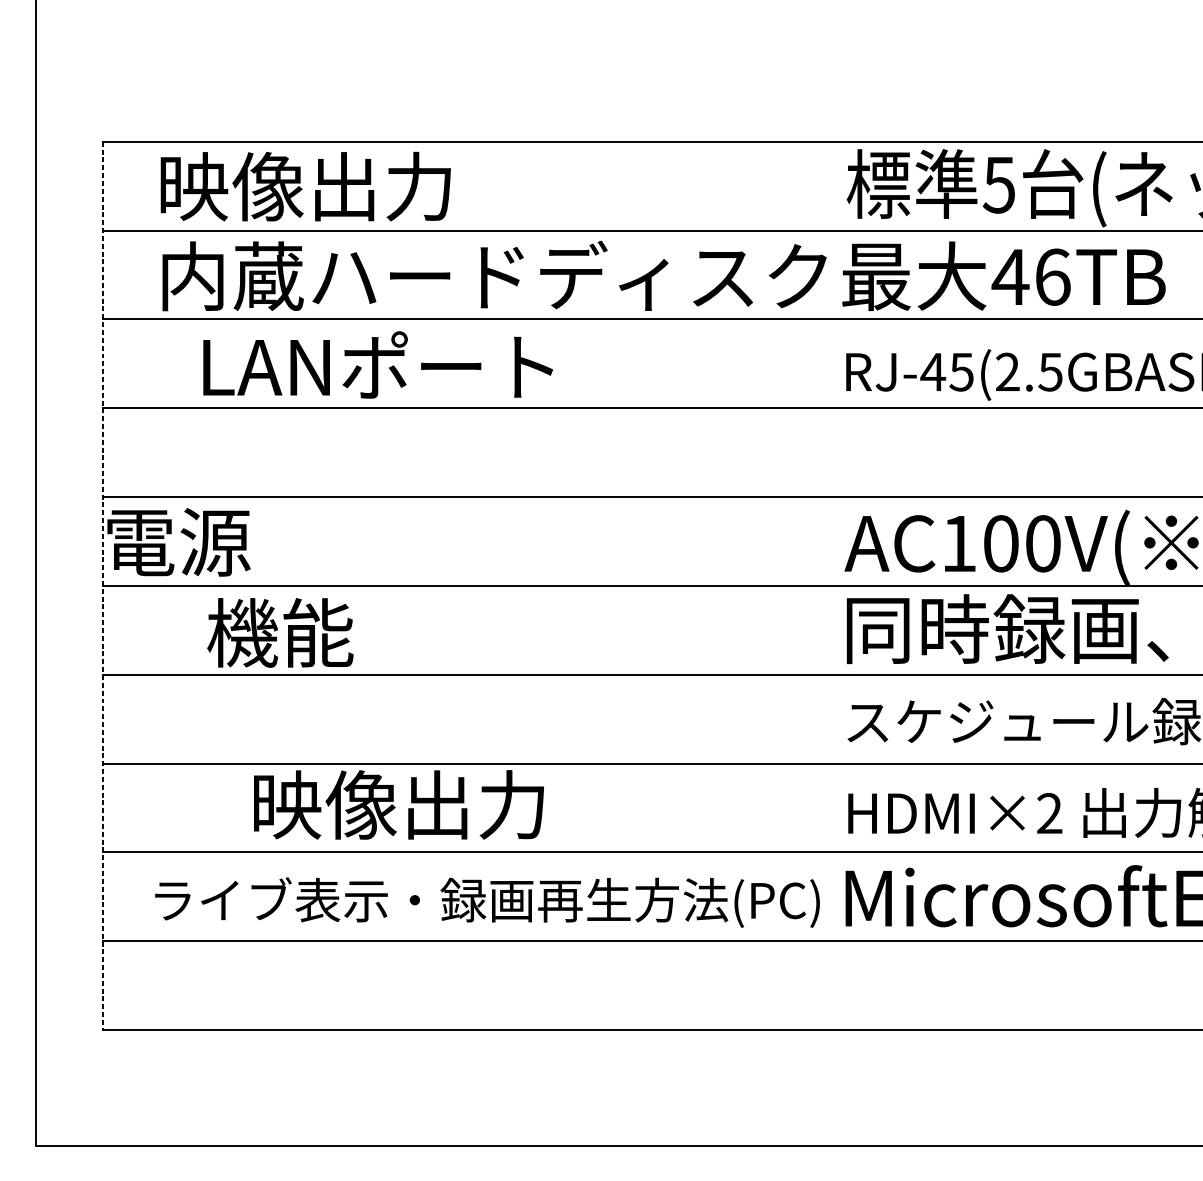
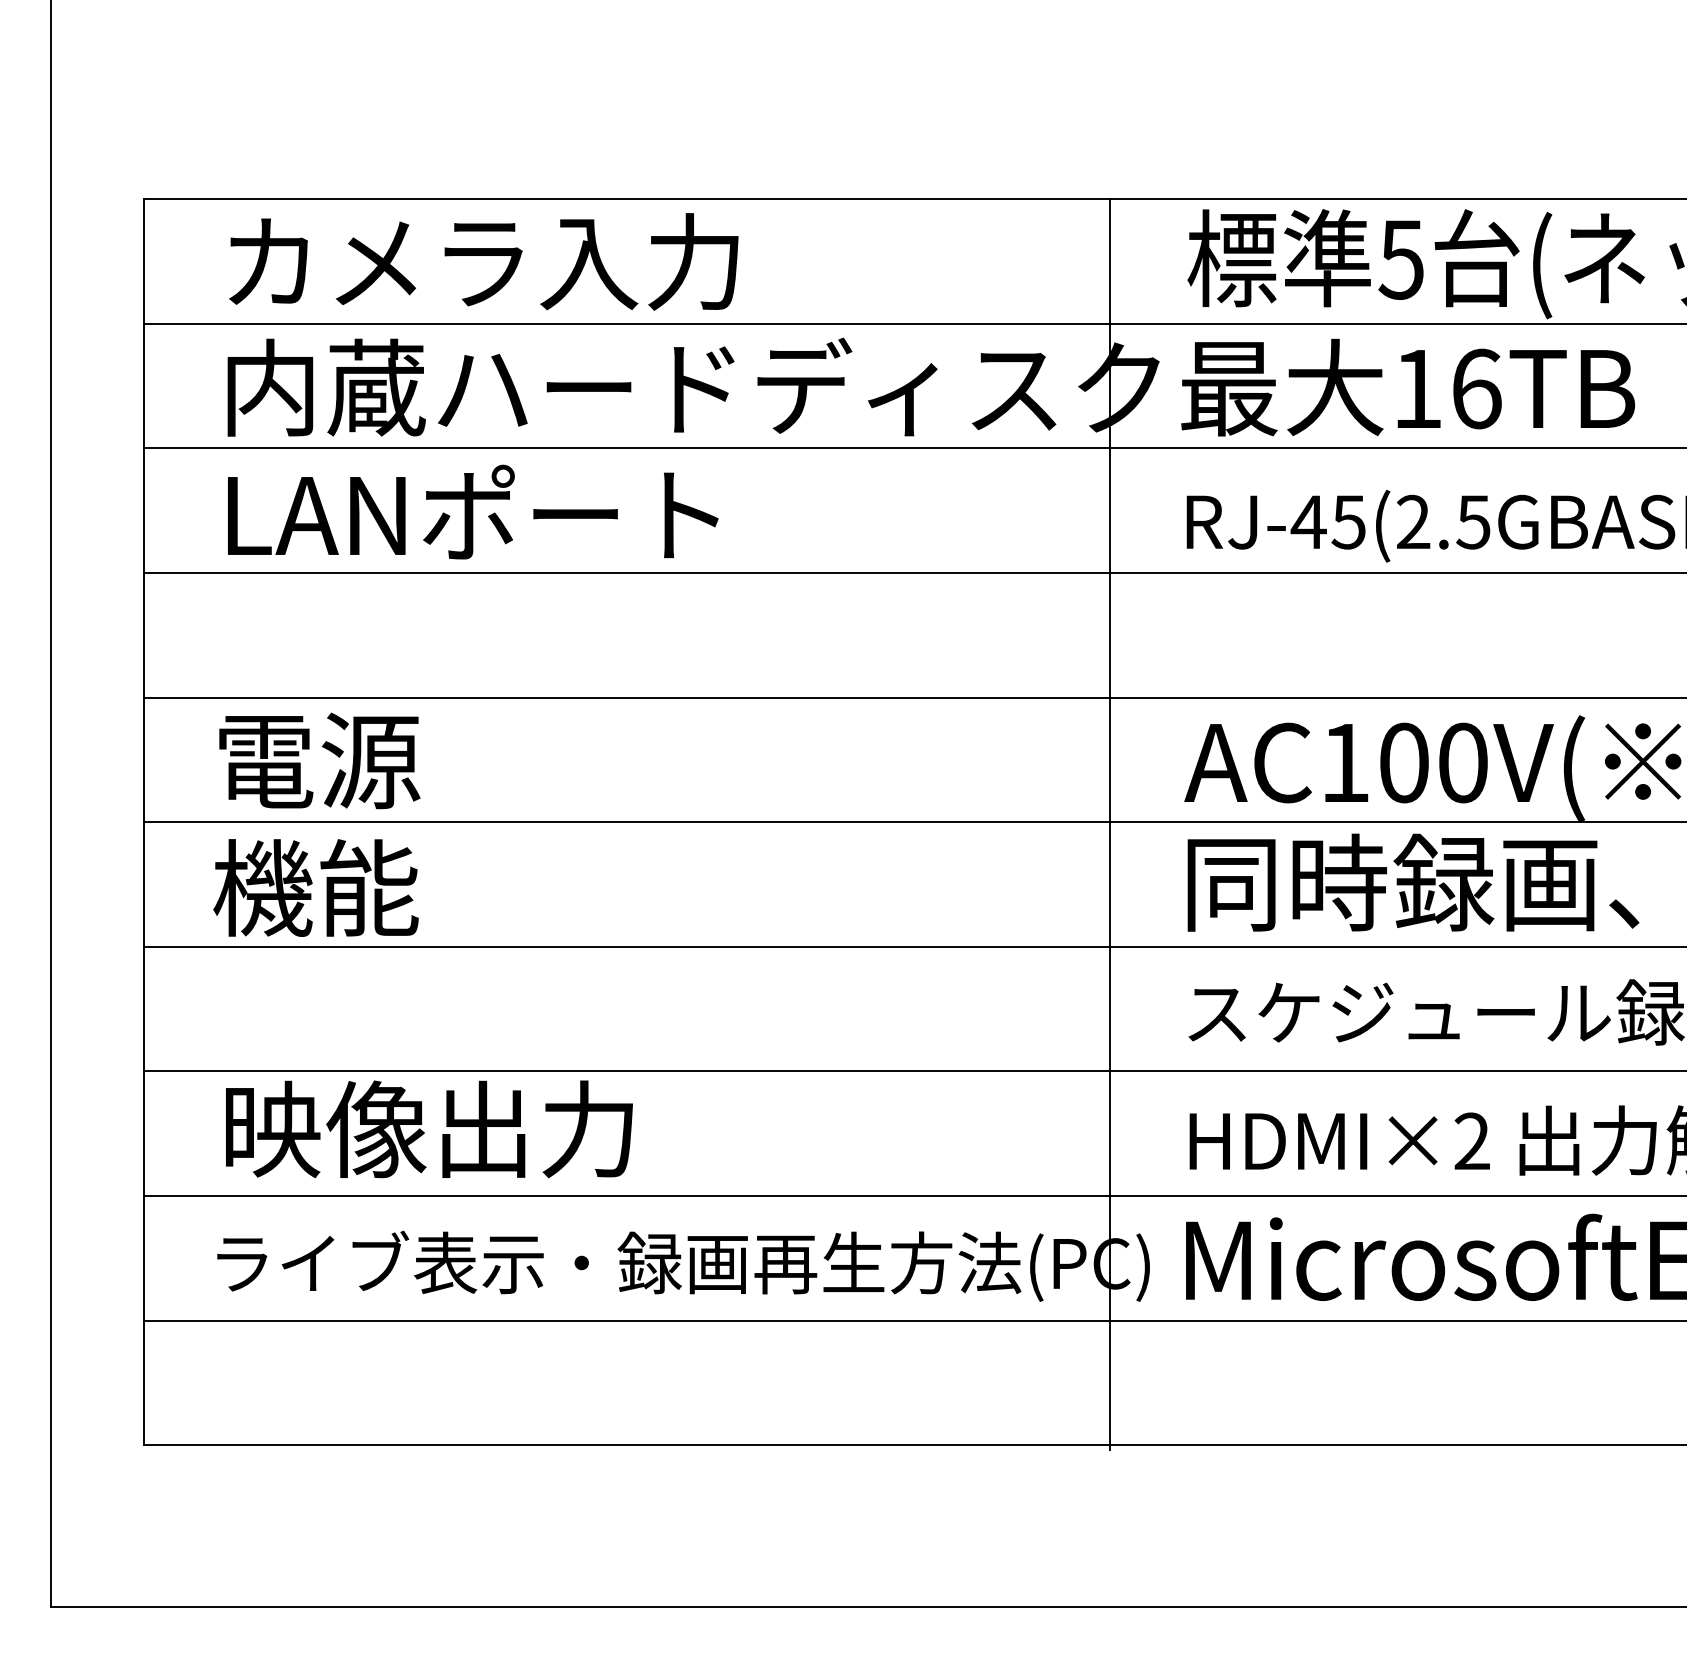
text: (343, 186) -> (481, 261), 映像出力 -> カメラ入力
text: (1010, 276) -> (1417, 388), 46TB -> 16TB
text: (378, 364) -> (473, 511), moved
text: (178, 542) -> (319, 760), moved
line: (103, 586) -> (144, 822), dashed -> solid
line: (791, 587) -> (1109, 824), added
text: (280, 632) -> (315, 887), moved
text: (399, 805) -> (429, 1129), moved

